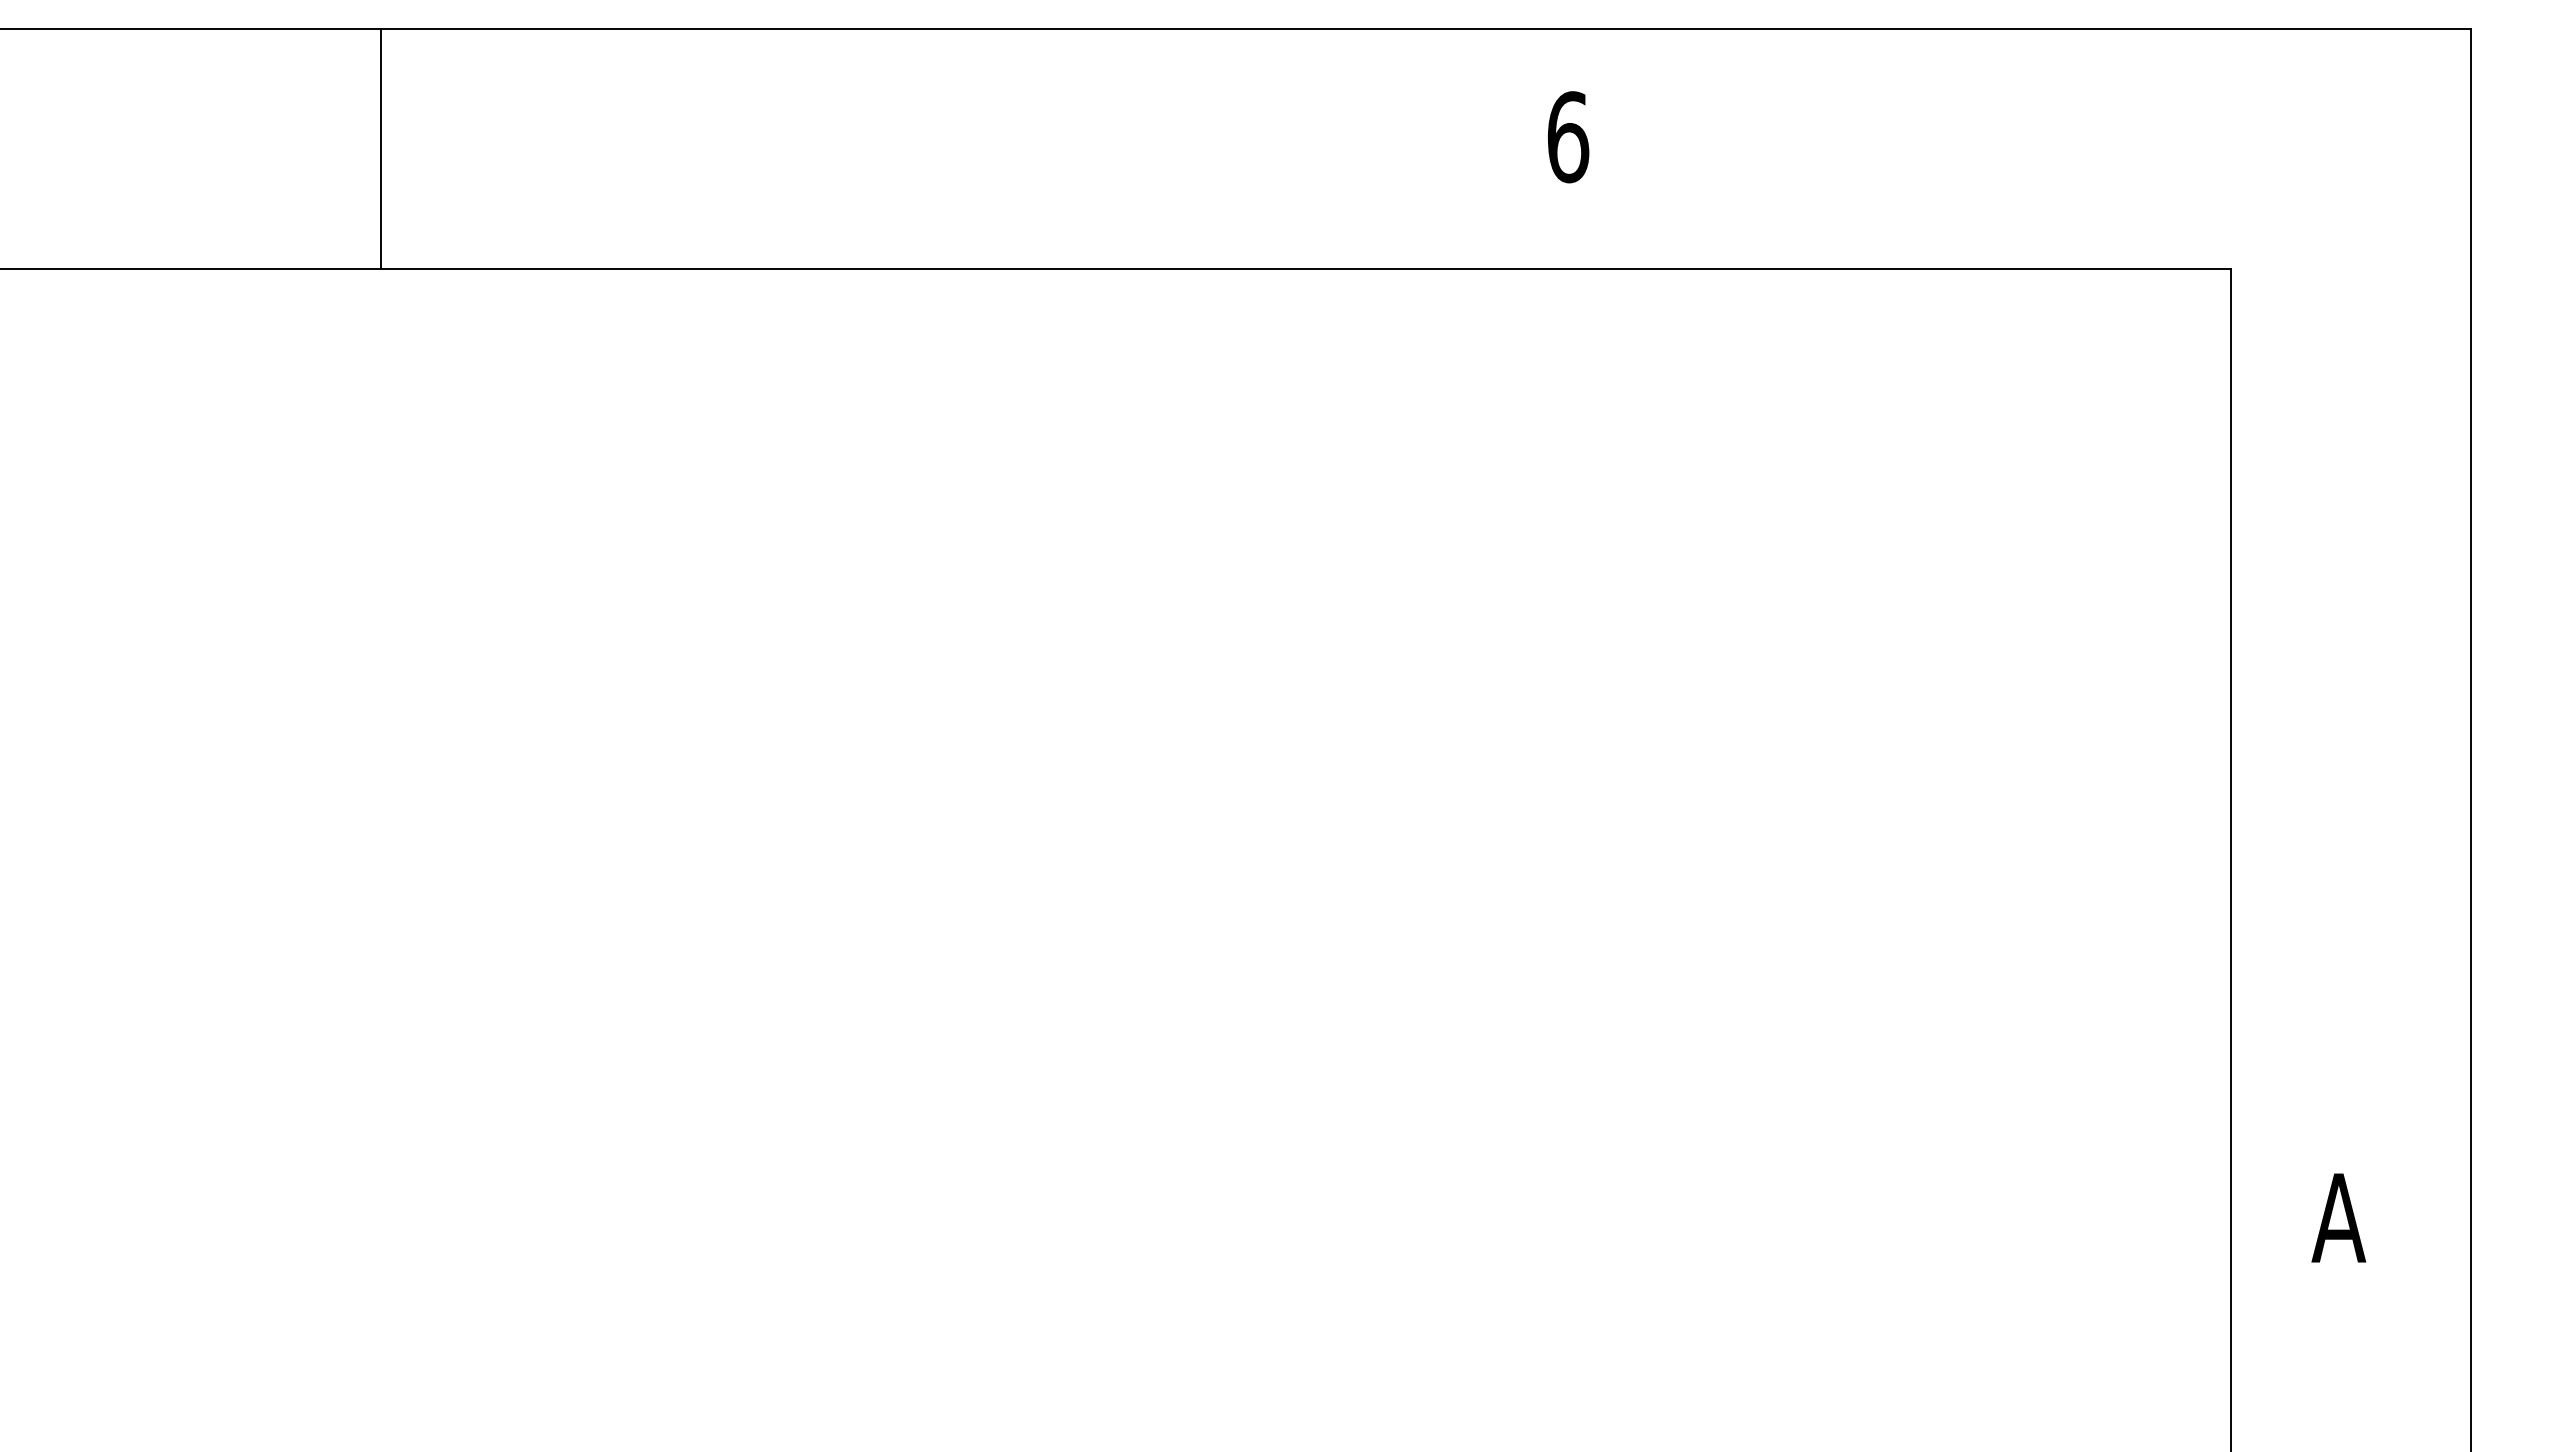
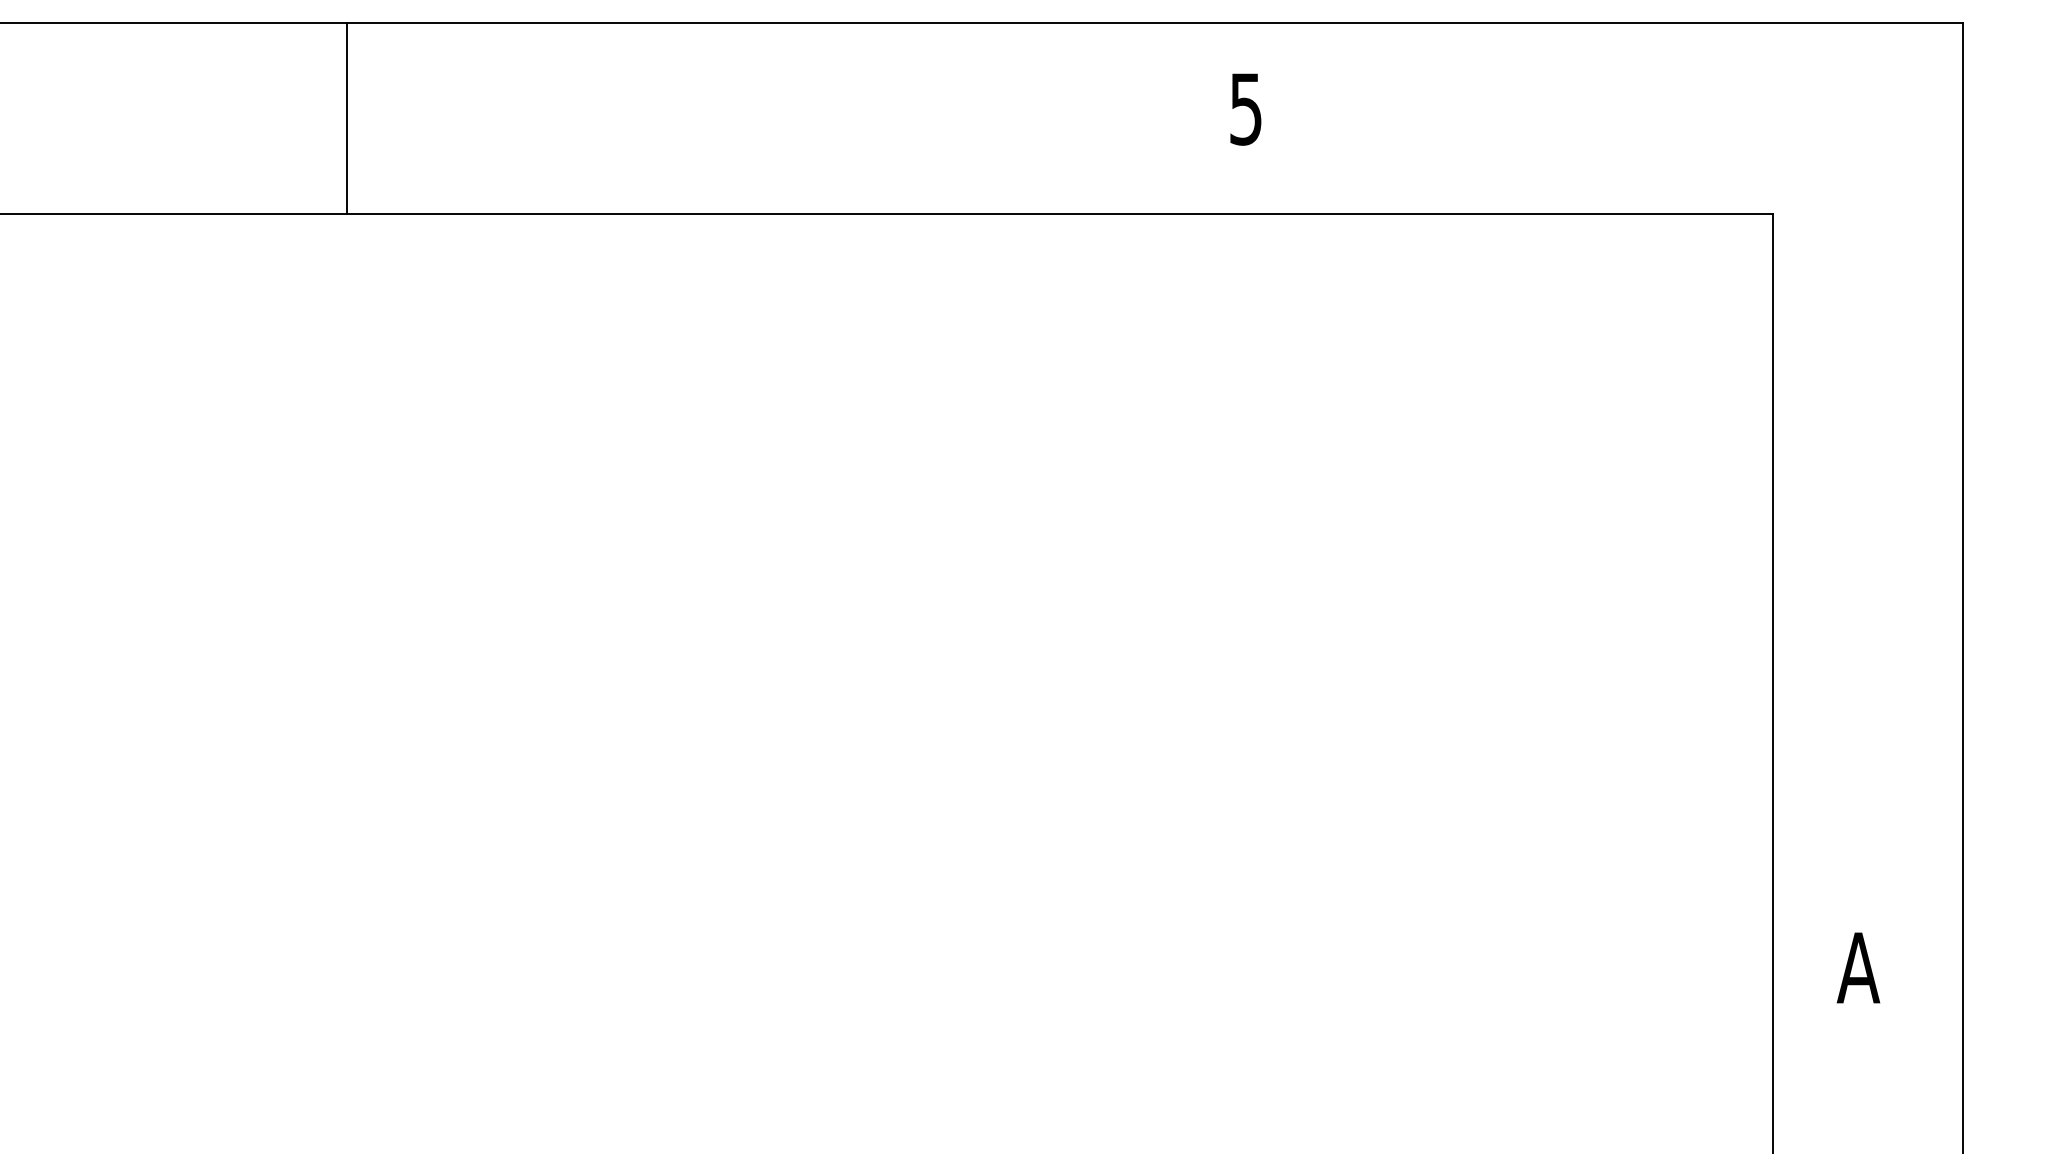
text: (1568, 137) -> (1246, 109), 6 -> 5
line: (381, 148) -> (347, 118), moved

